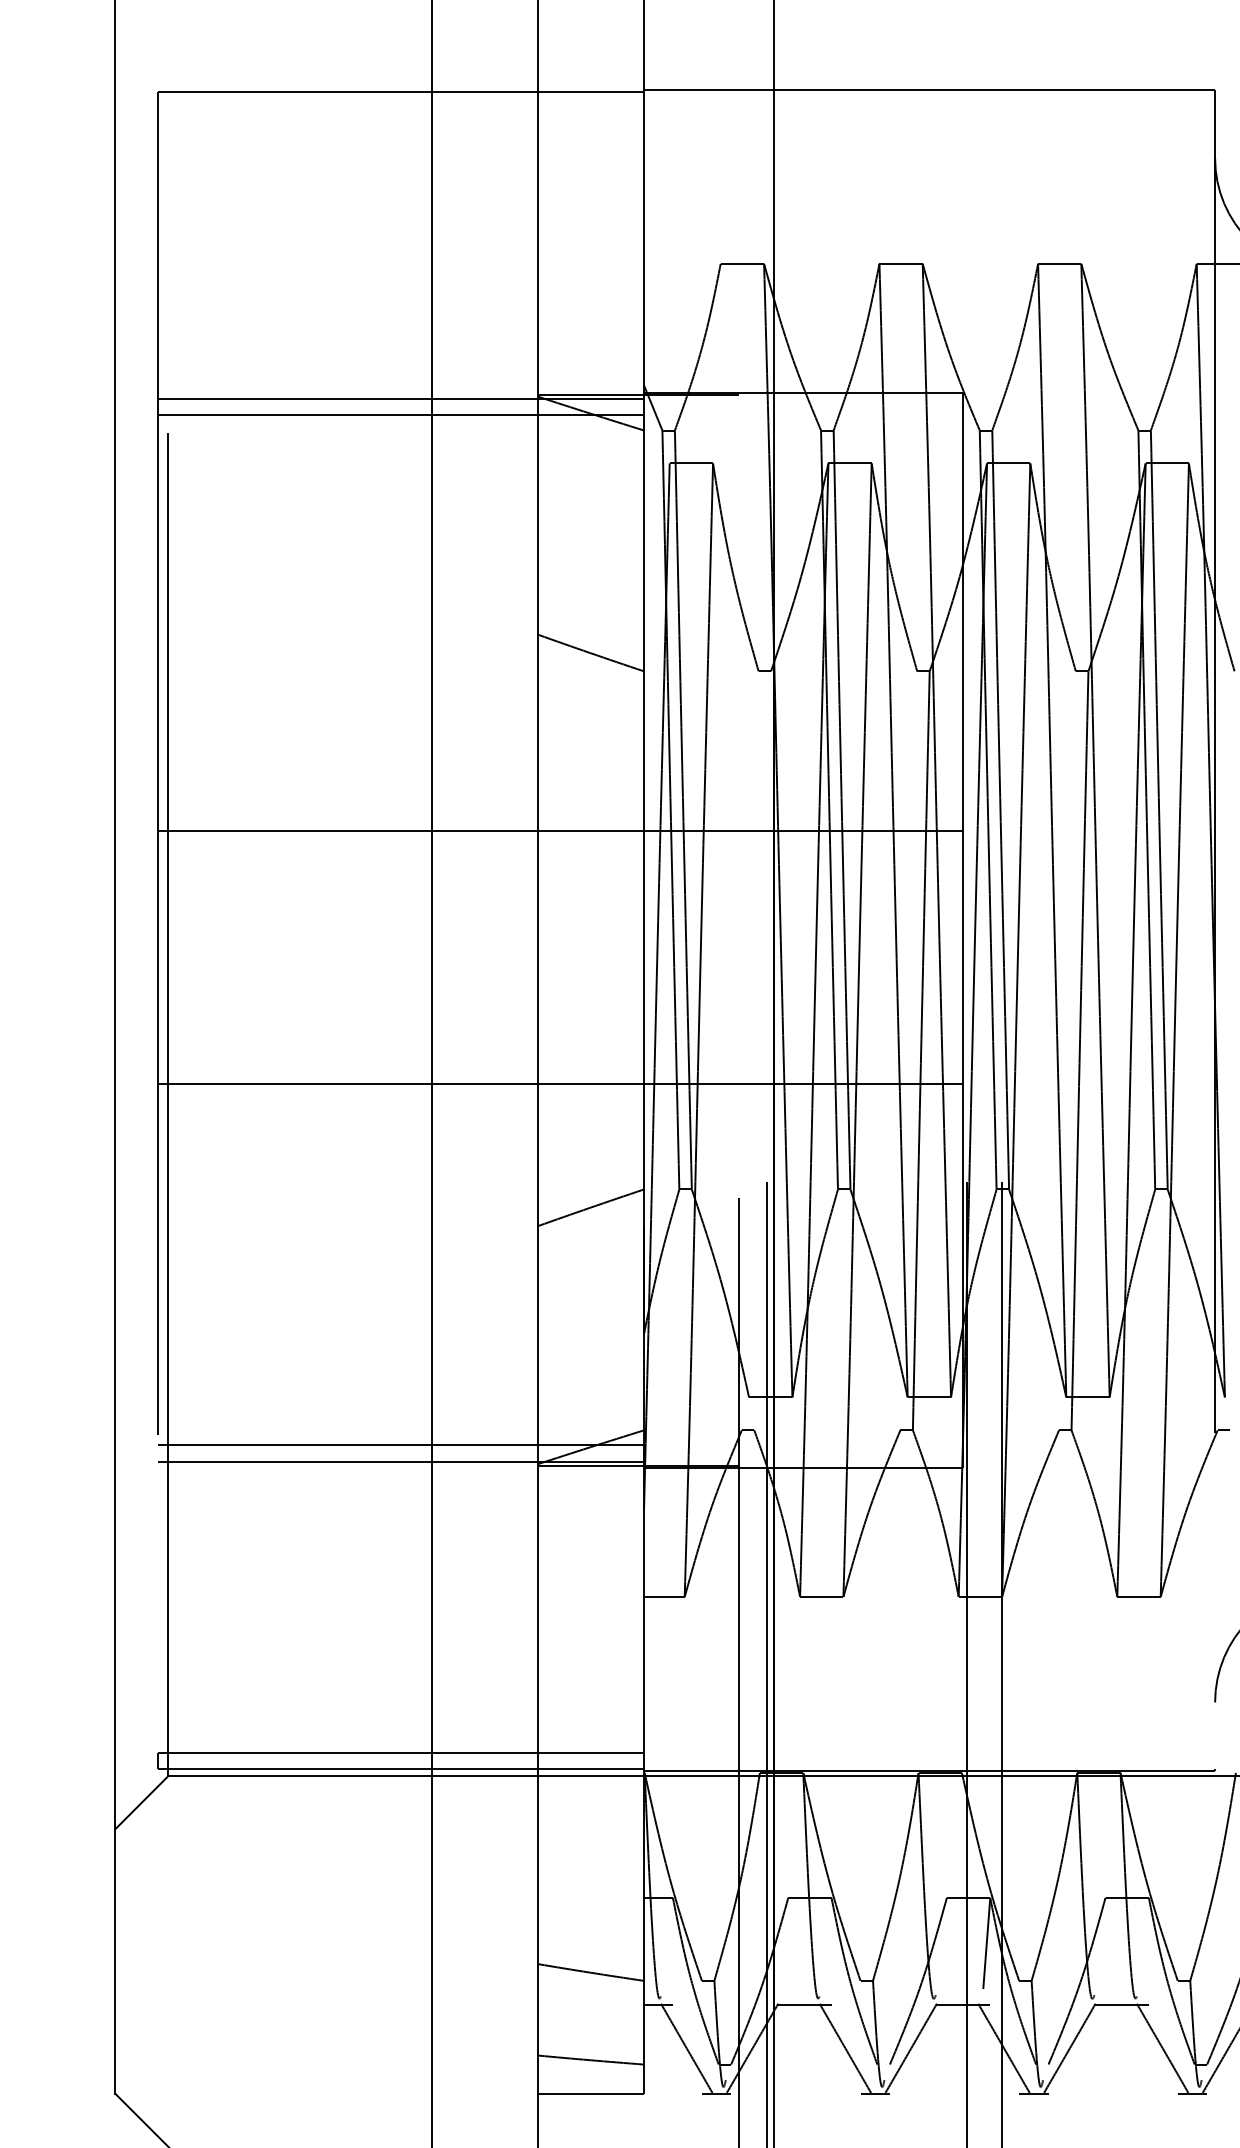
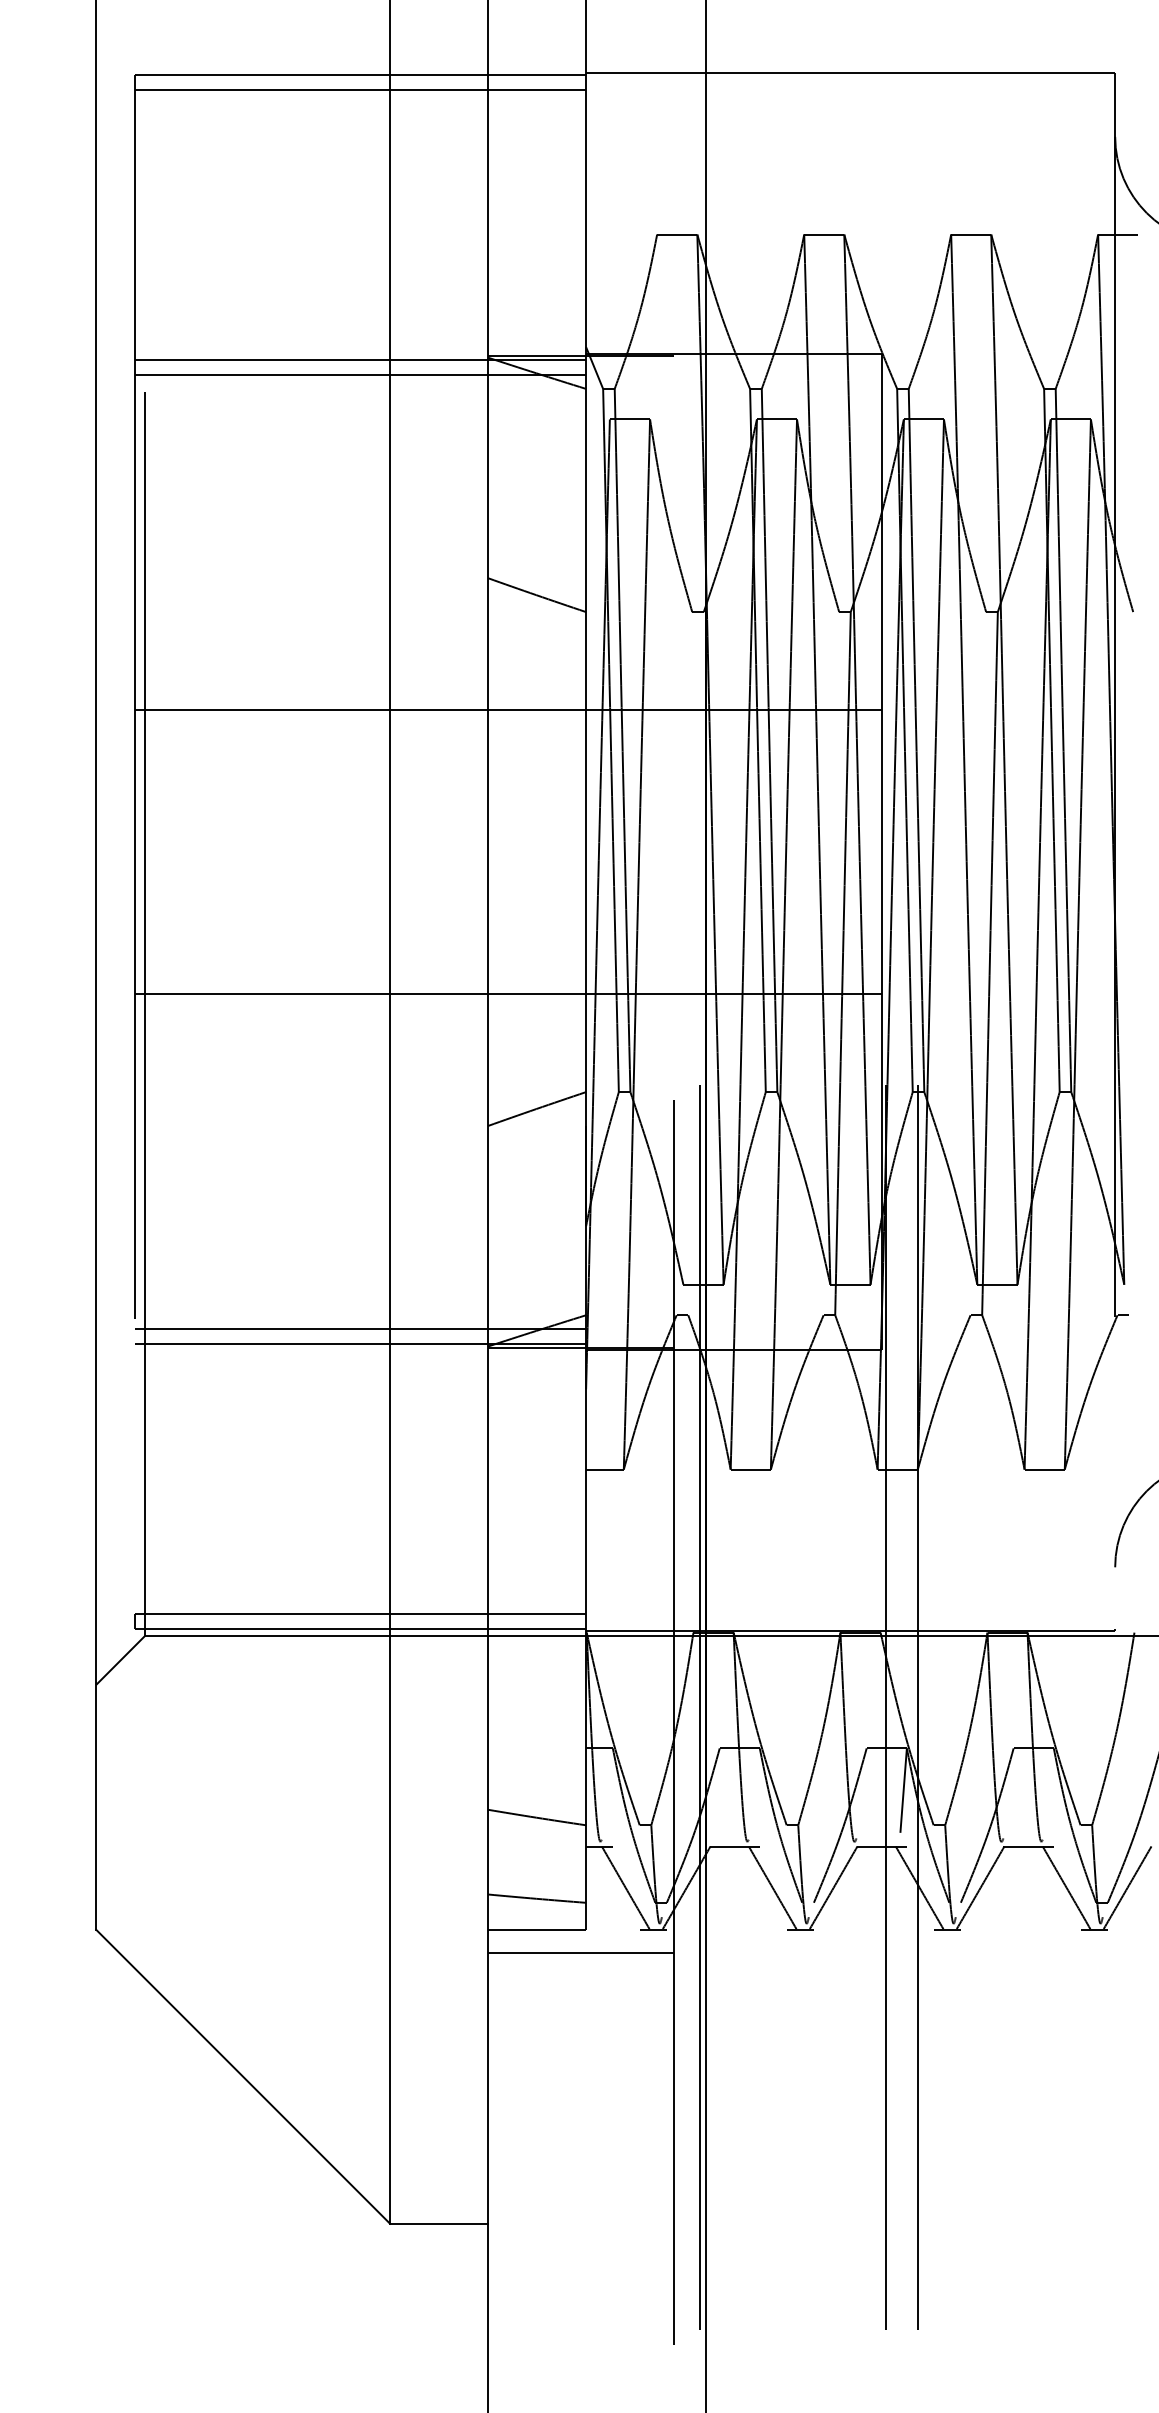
line: (400, 108) -> (360, 90), added
line: (560, 831) -> (508, 710), moved
line: (637, 2119) -> (580, 1953), added

